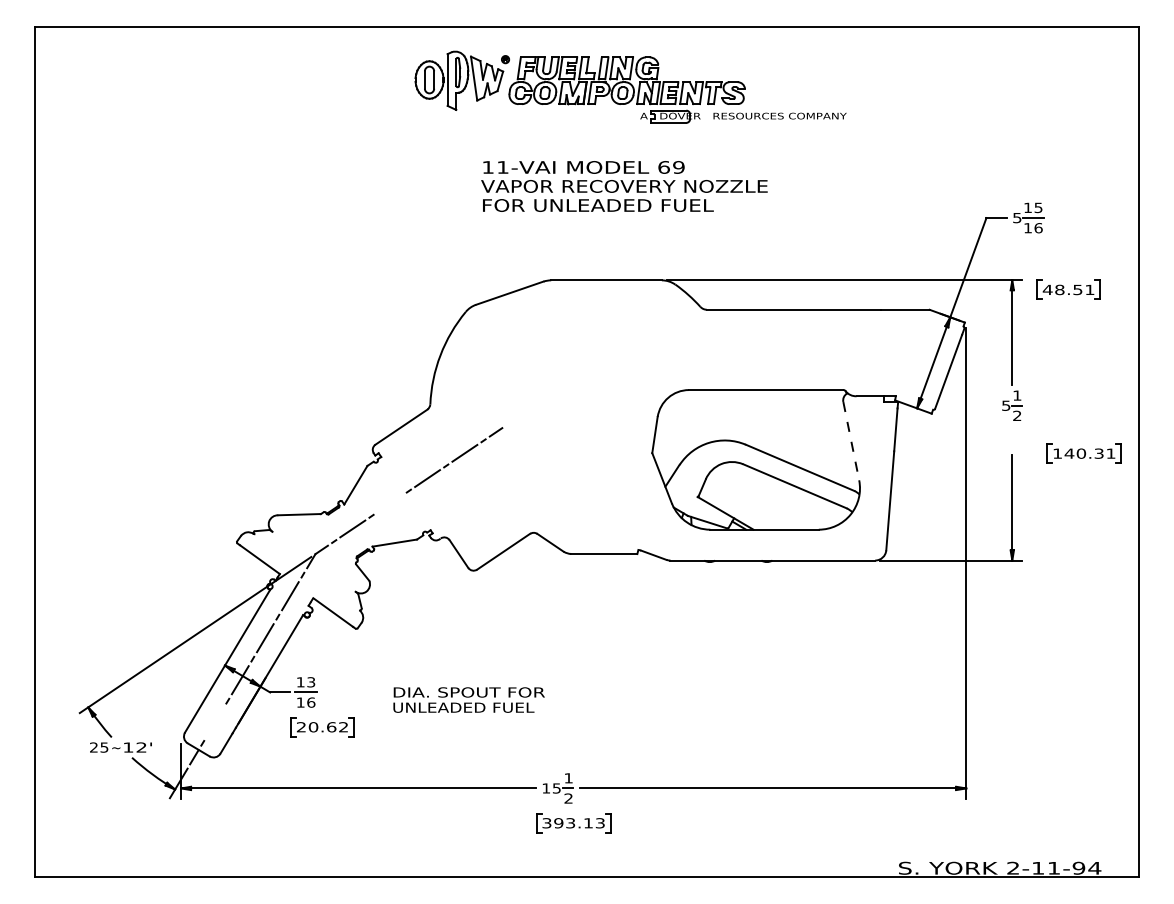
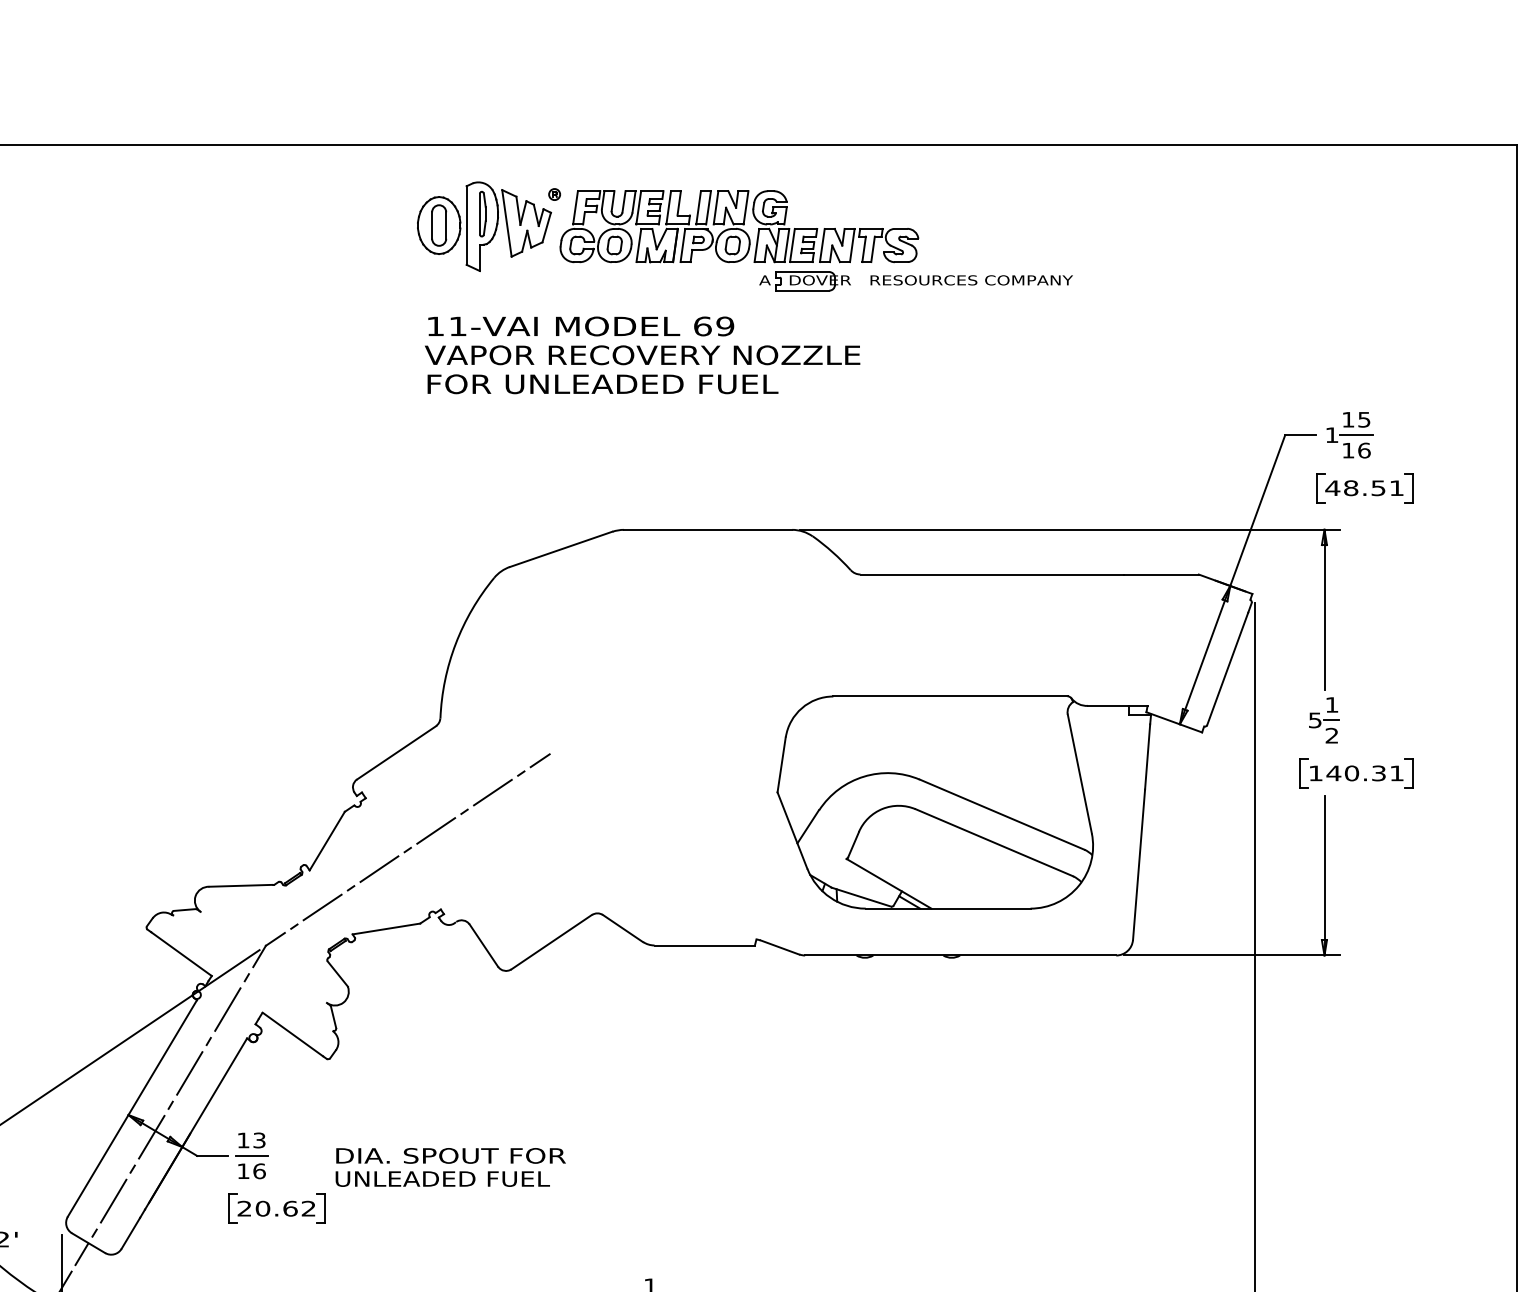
text: (624, 186) -> (642, 355), moved
text: (1017, 218) -> (1332, 435), 5 -> 1
part: (1068, 289) -> (1364, 487), moved
line: (851, 441) -> (1080, 774), dashed -> solid
part: (1083, 453) -> (1355, 773), moved
line: (389, 503) -> (378, 868), added
text: (468, 699) -> (449, 1166), moved
line: (214, 722) -> (112, 1201), added

